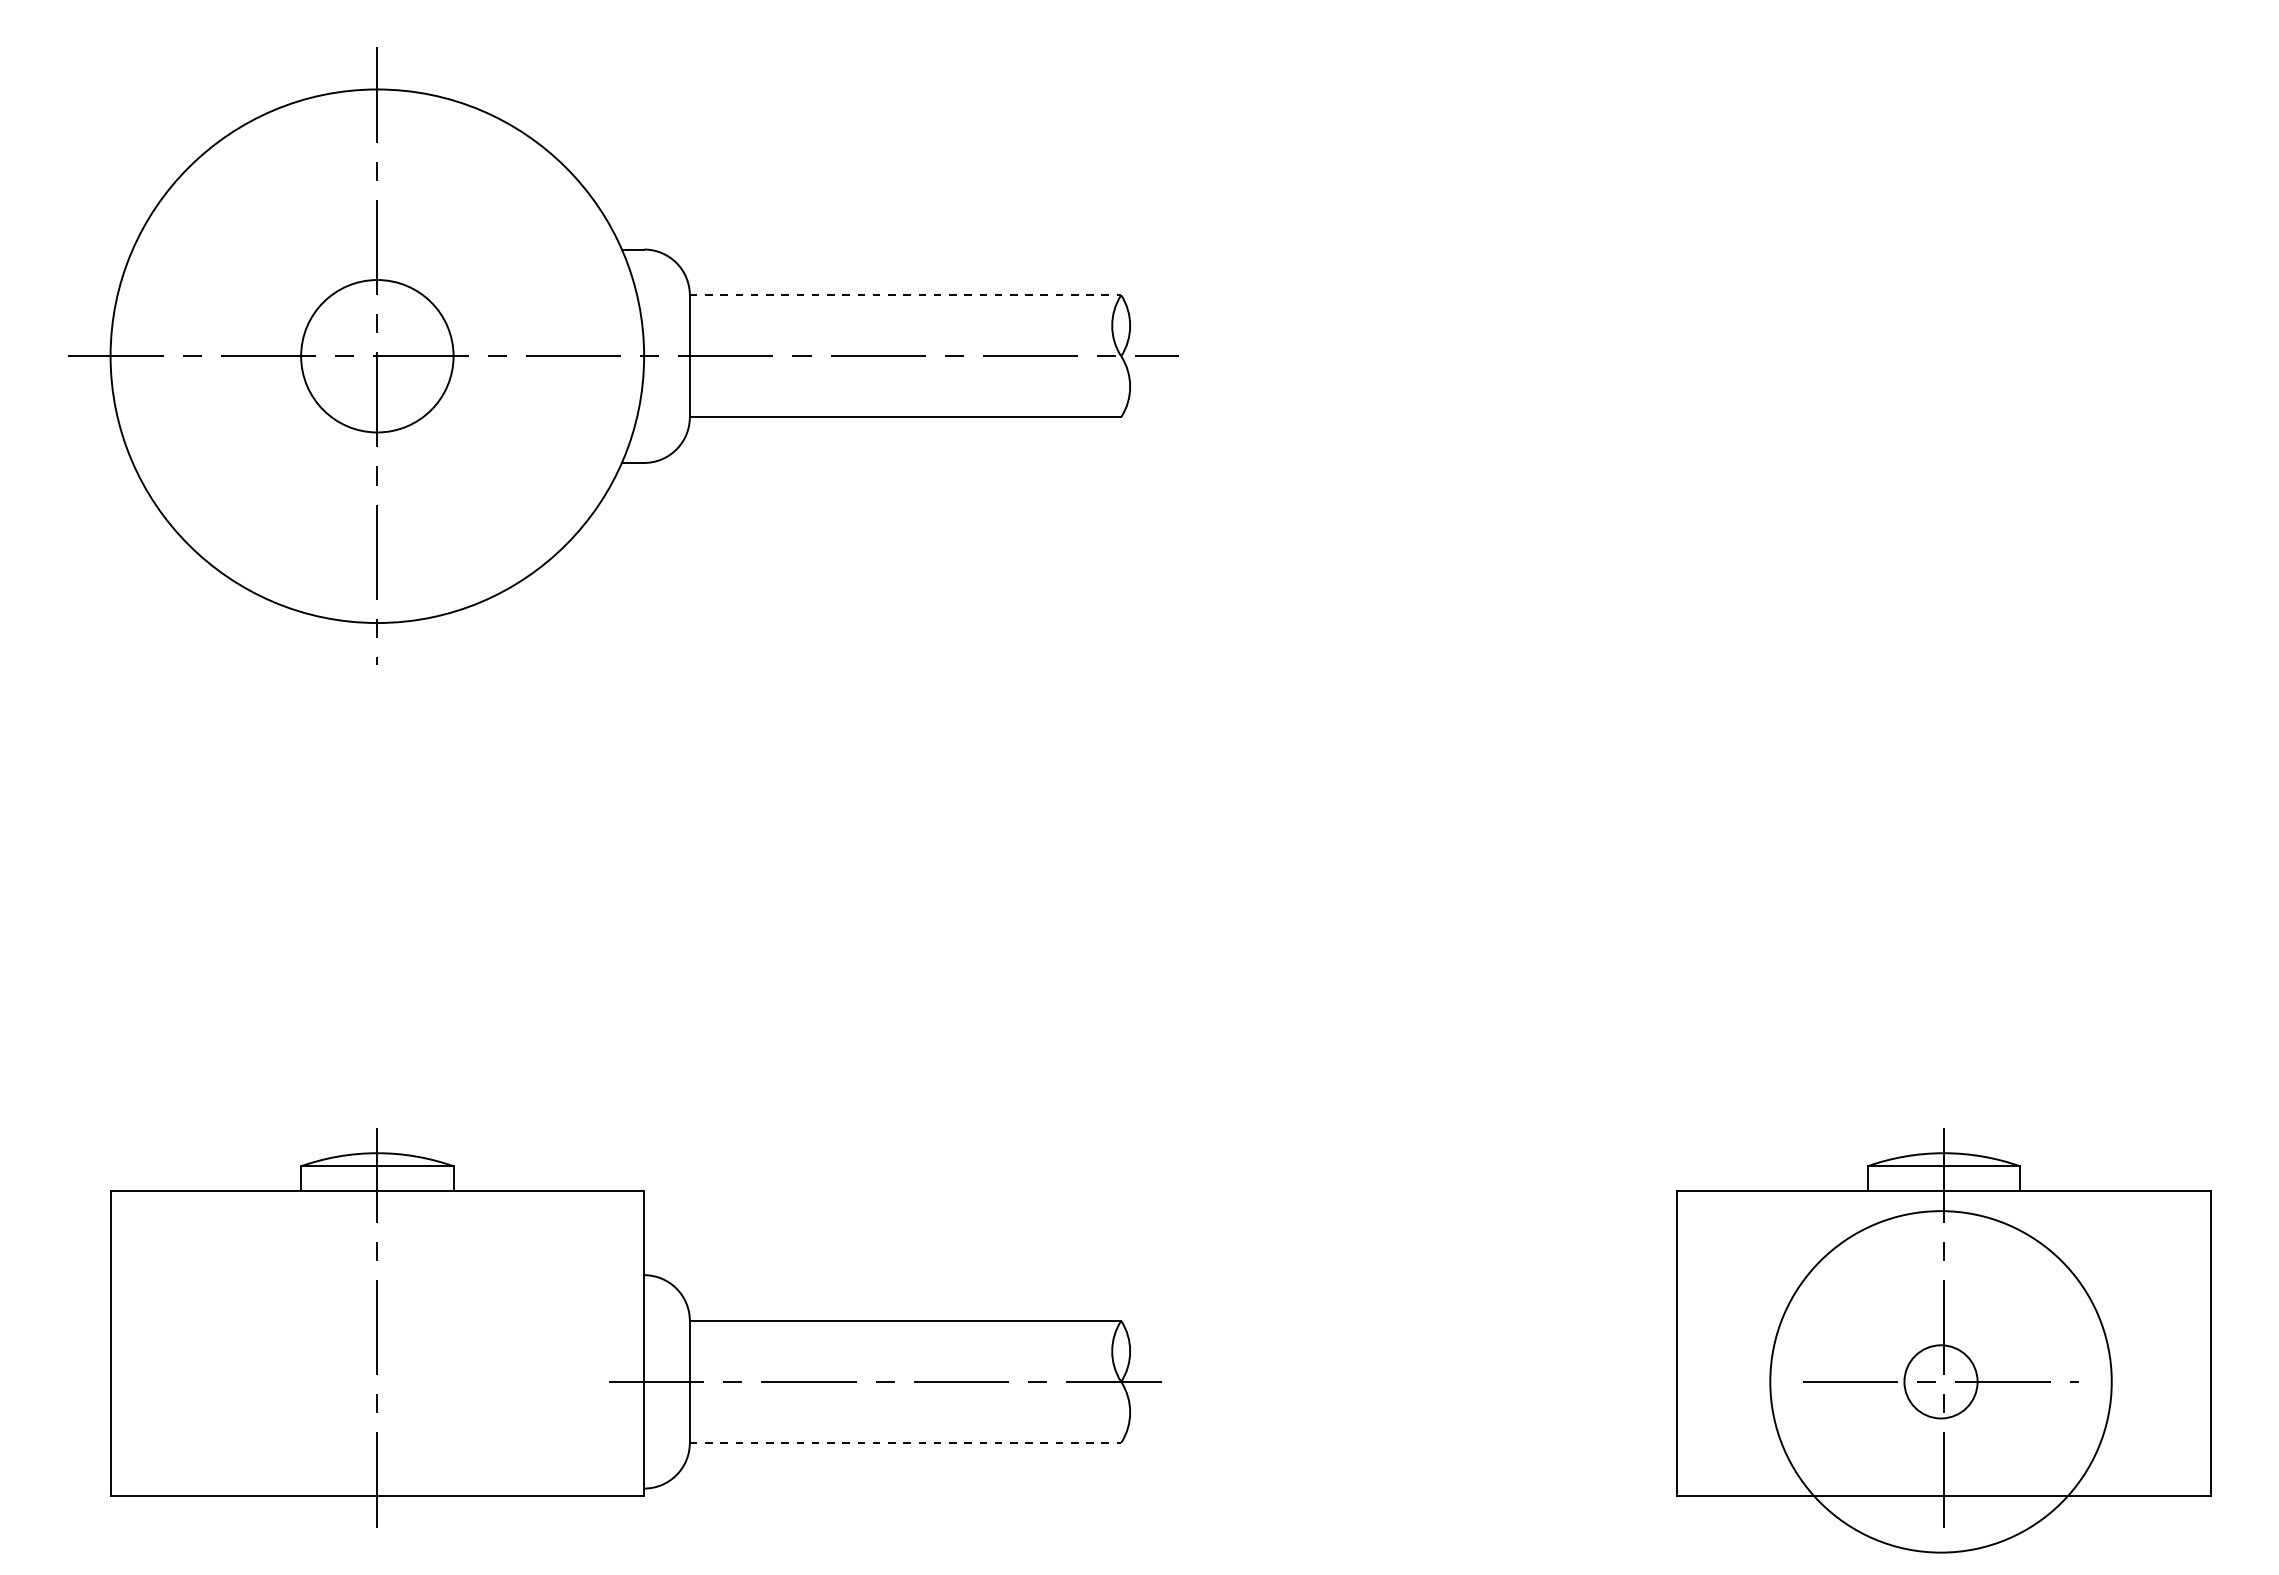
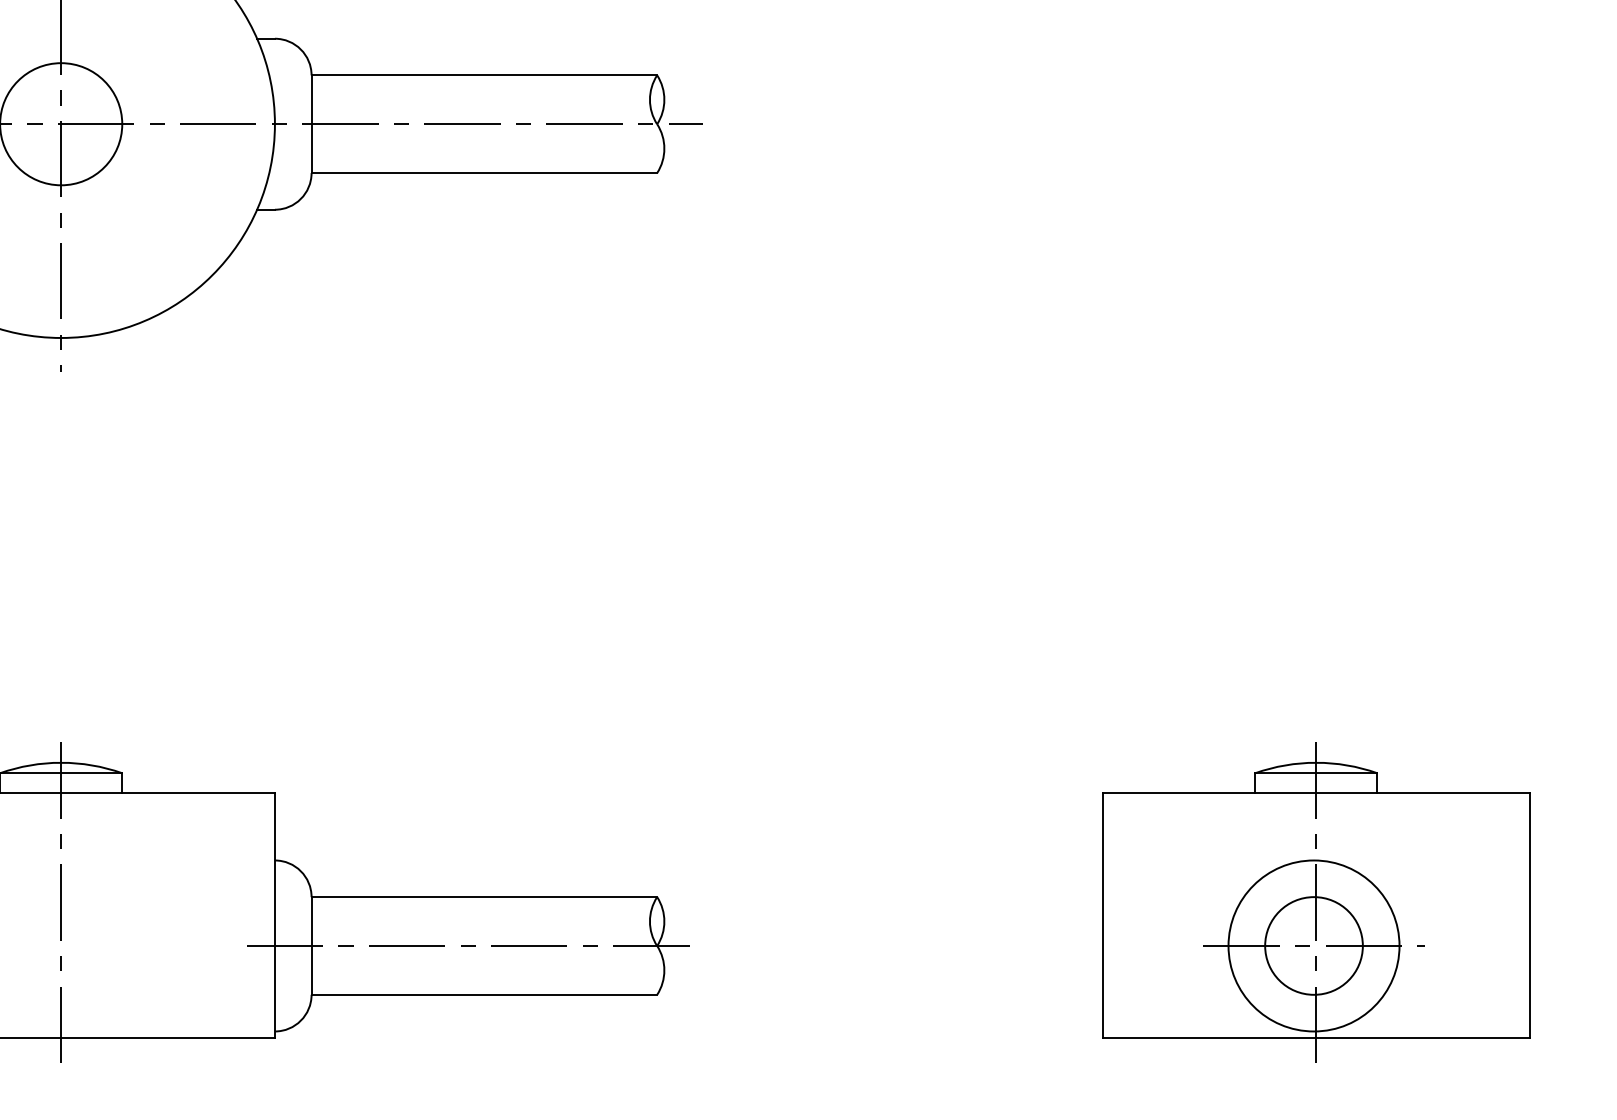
line: (905, 295) -> (484, 75), dashed -> solid
circle: (1940, 1381) -> (1313, 945), size x0.62
circle: (1941, 1381) -> (1314, 945), size x1.67
line: (905, 1442) -> (484, 994), dashed -> solid

